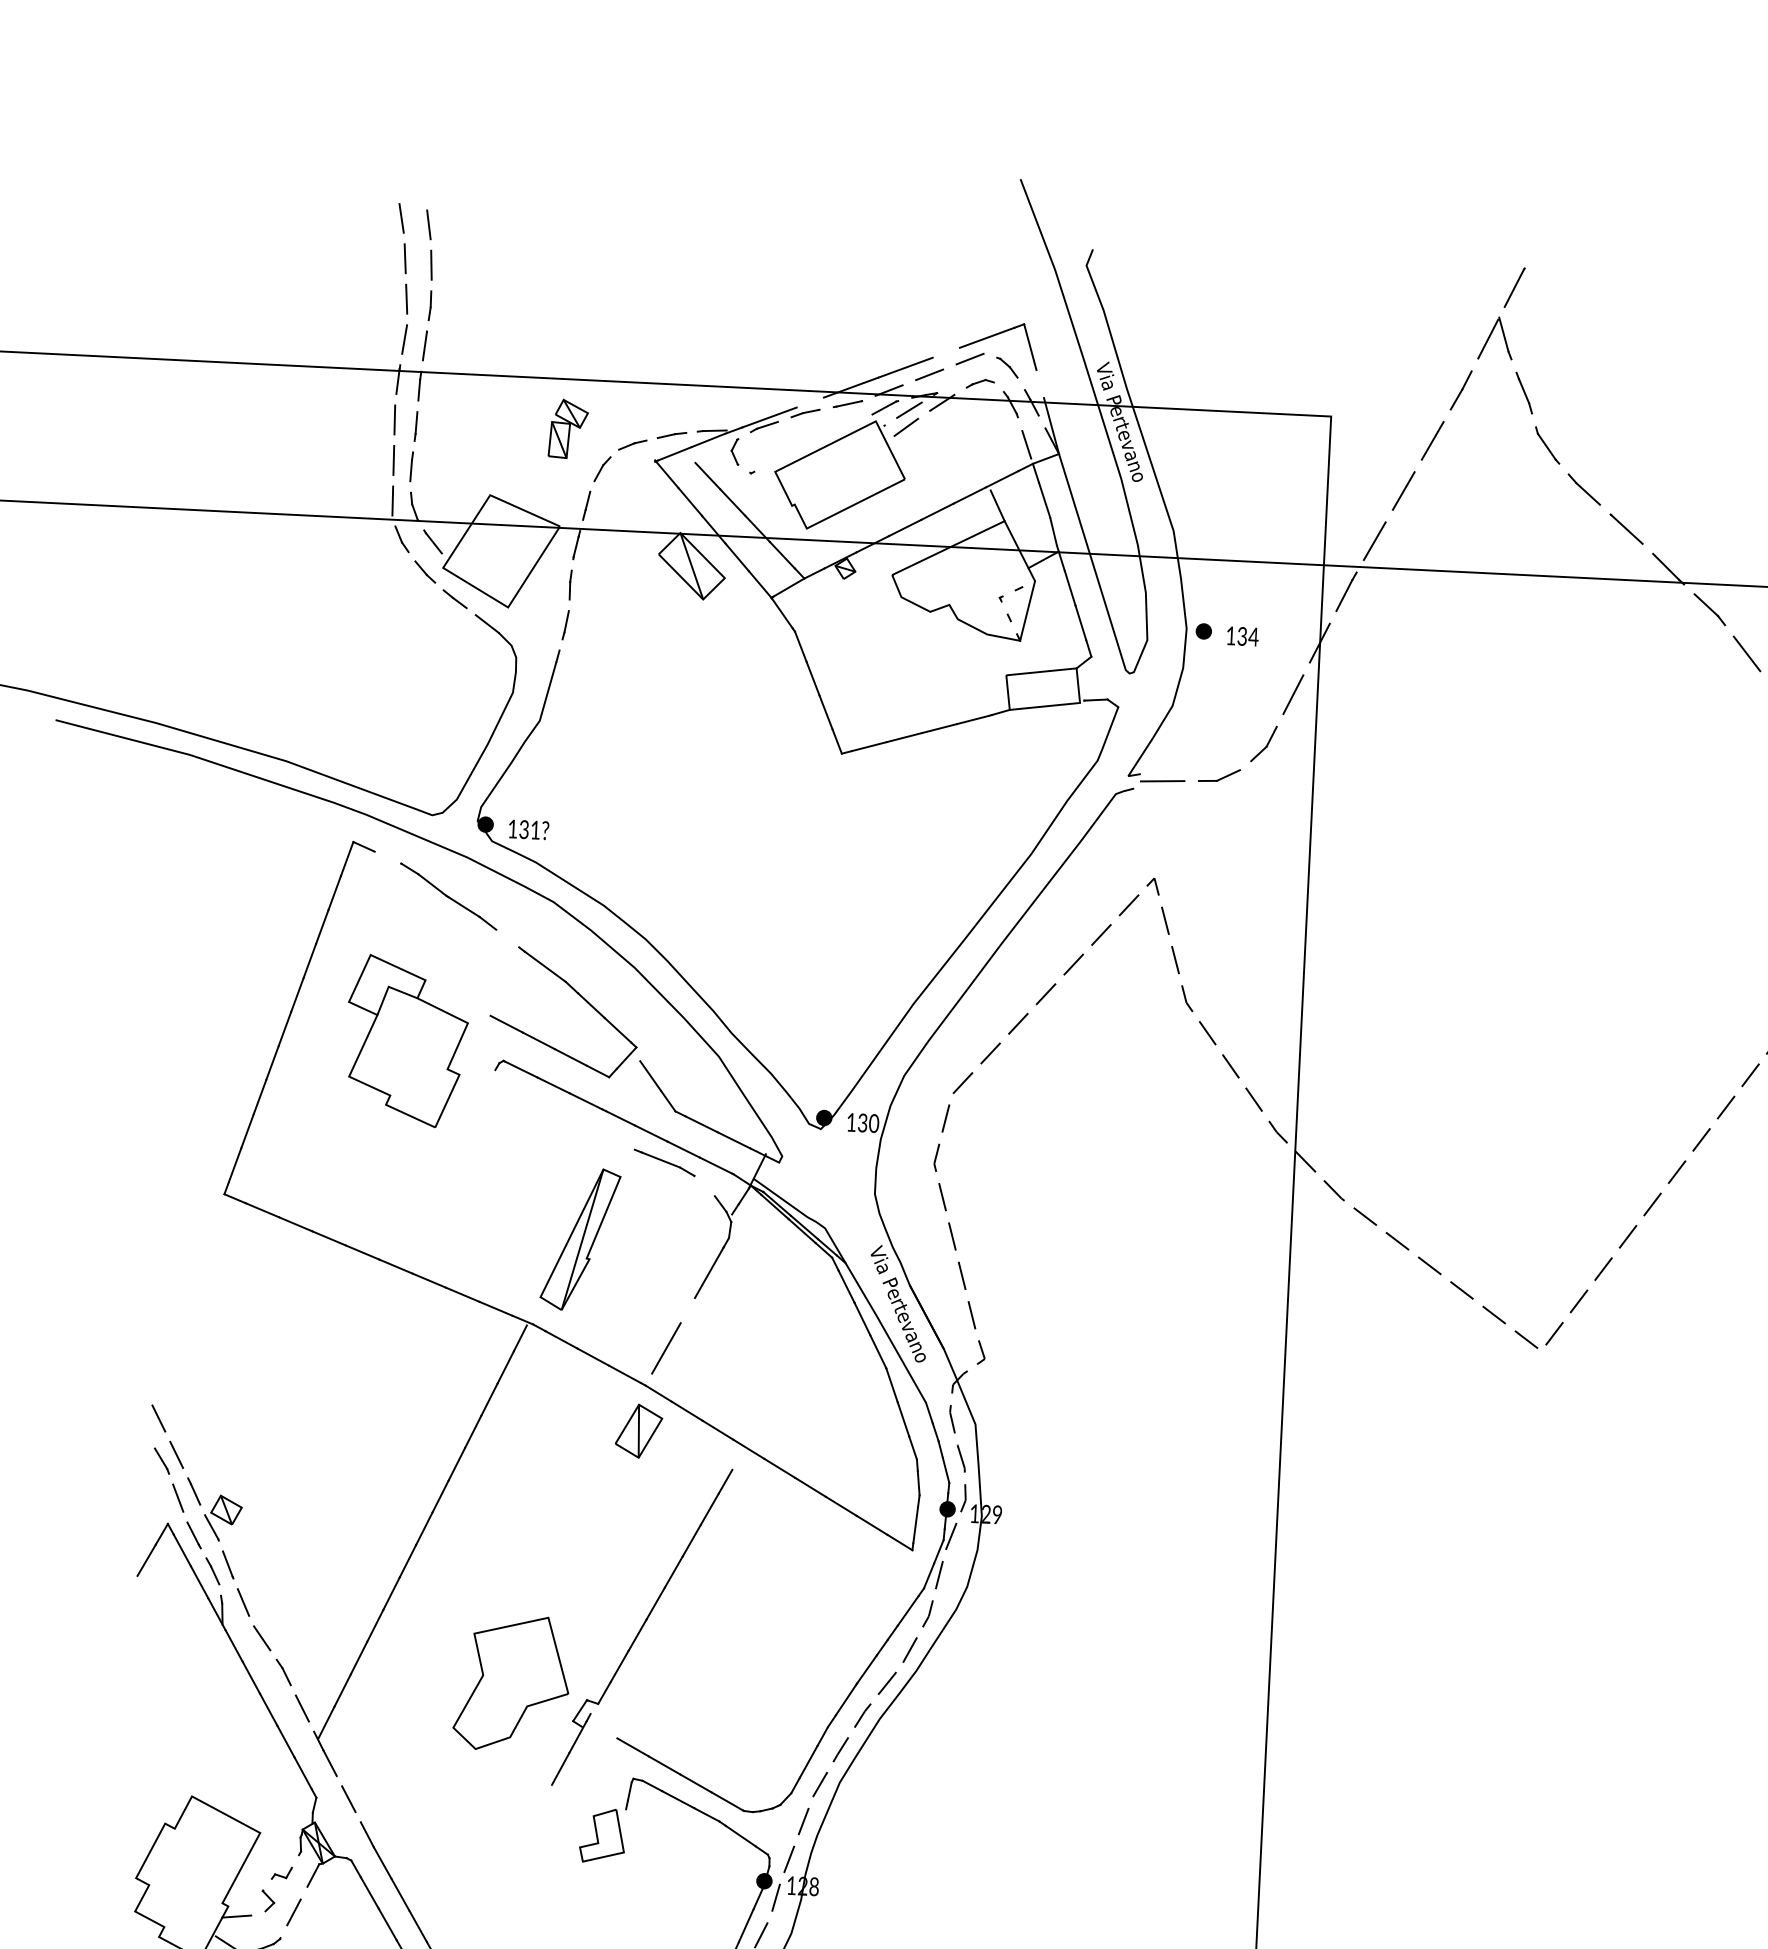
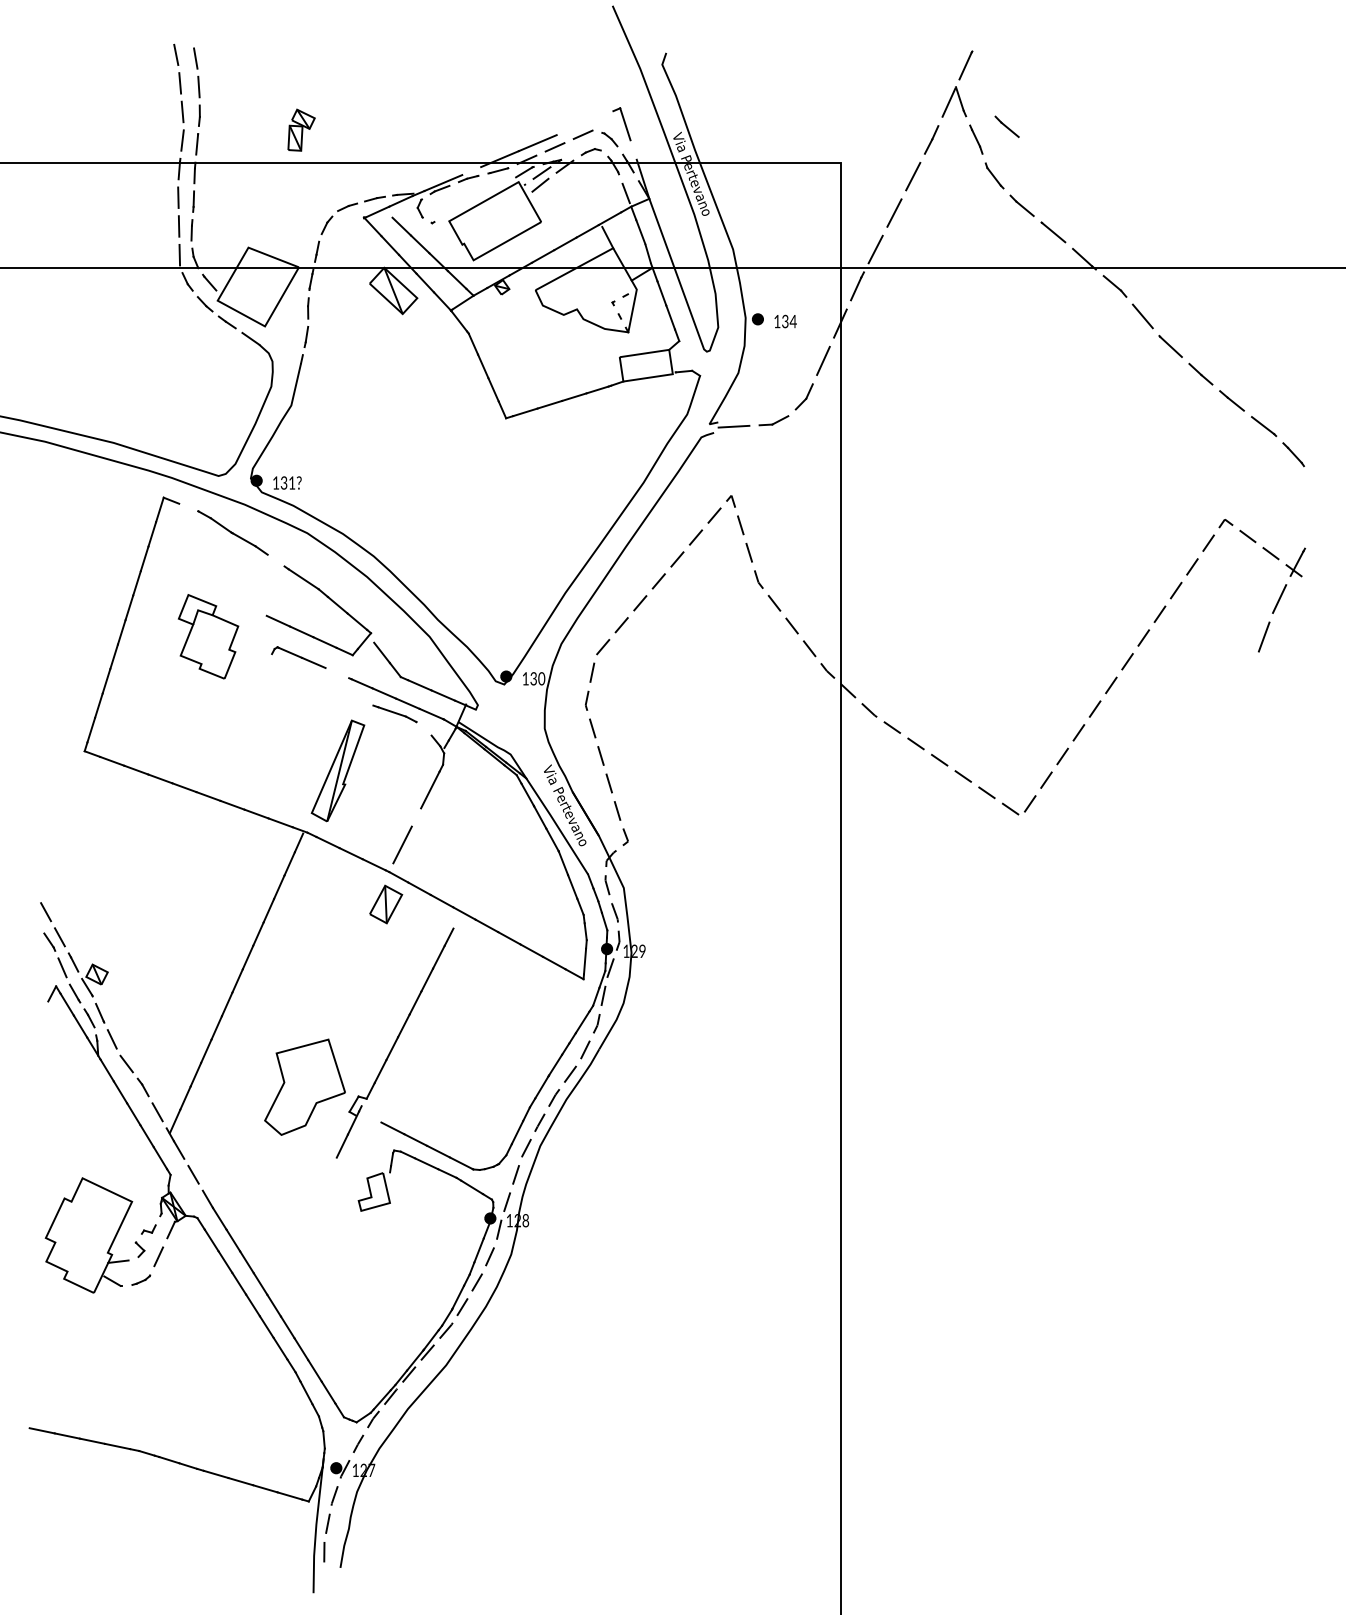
line: (987, 338) -> (594, 119), removed
line: (1567, 376) -> (1006, 126), added
part: (568, 428) -> (301, 129), moved
part: (406, 1040) -> (208, 636), size x0.7
line: (586, 1101) -> (337, 673), removed
line: (146, 1559) -> (42, 1012), removed

